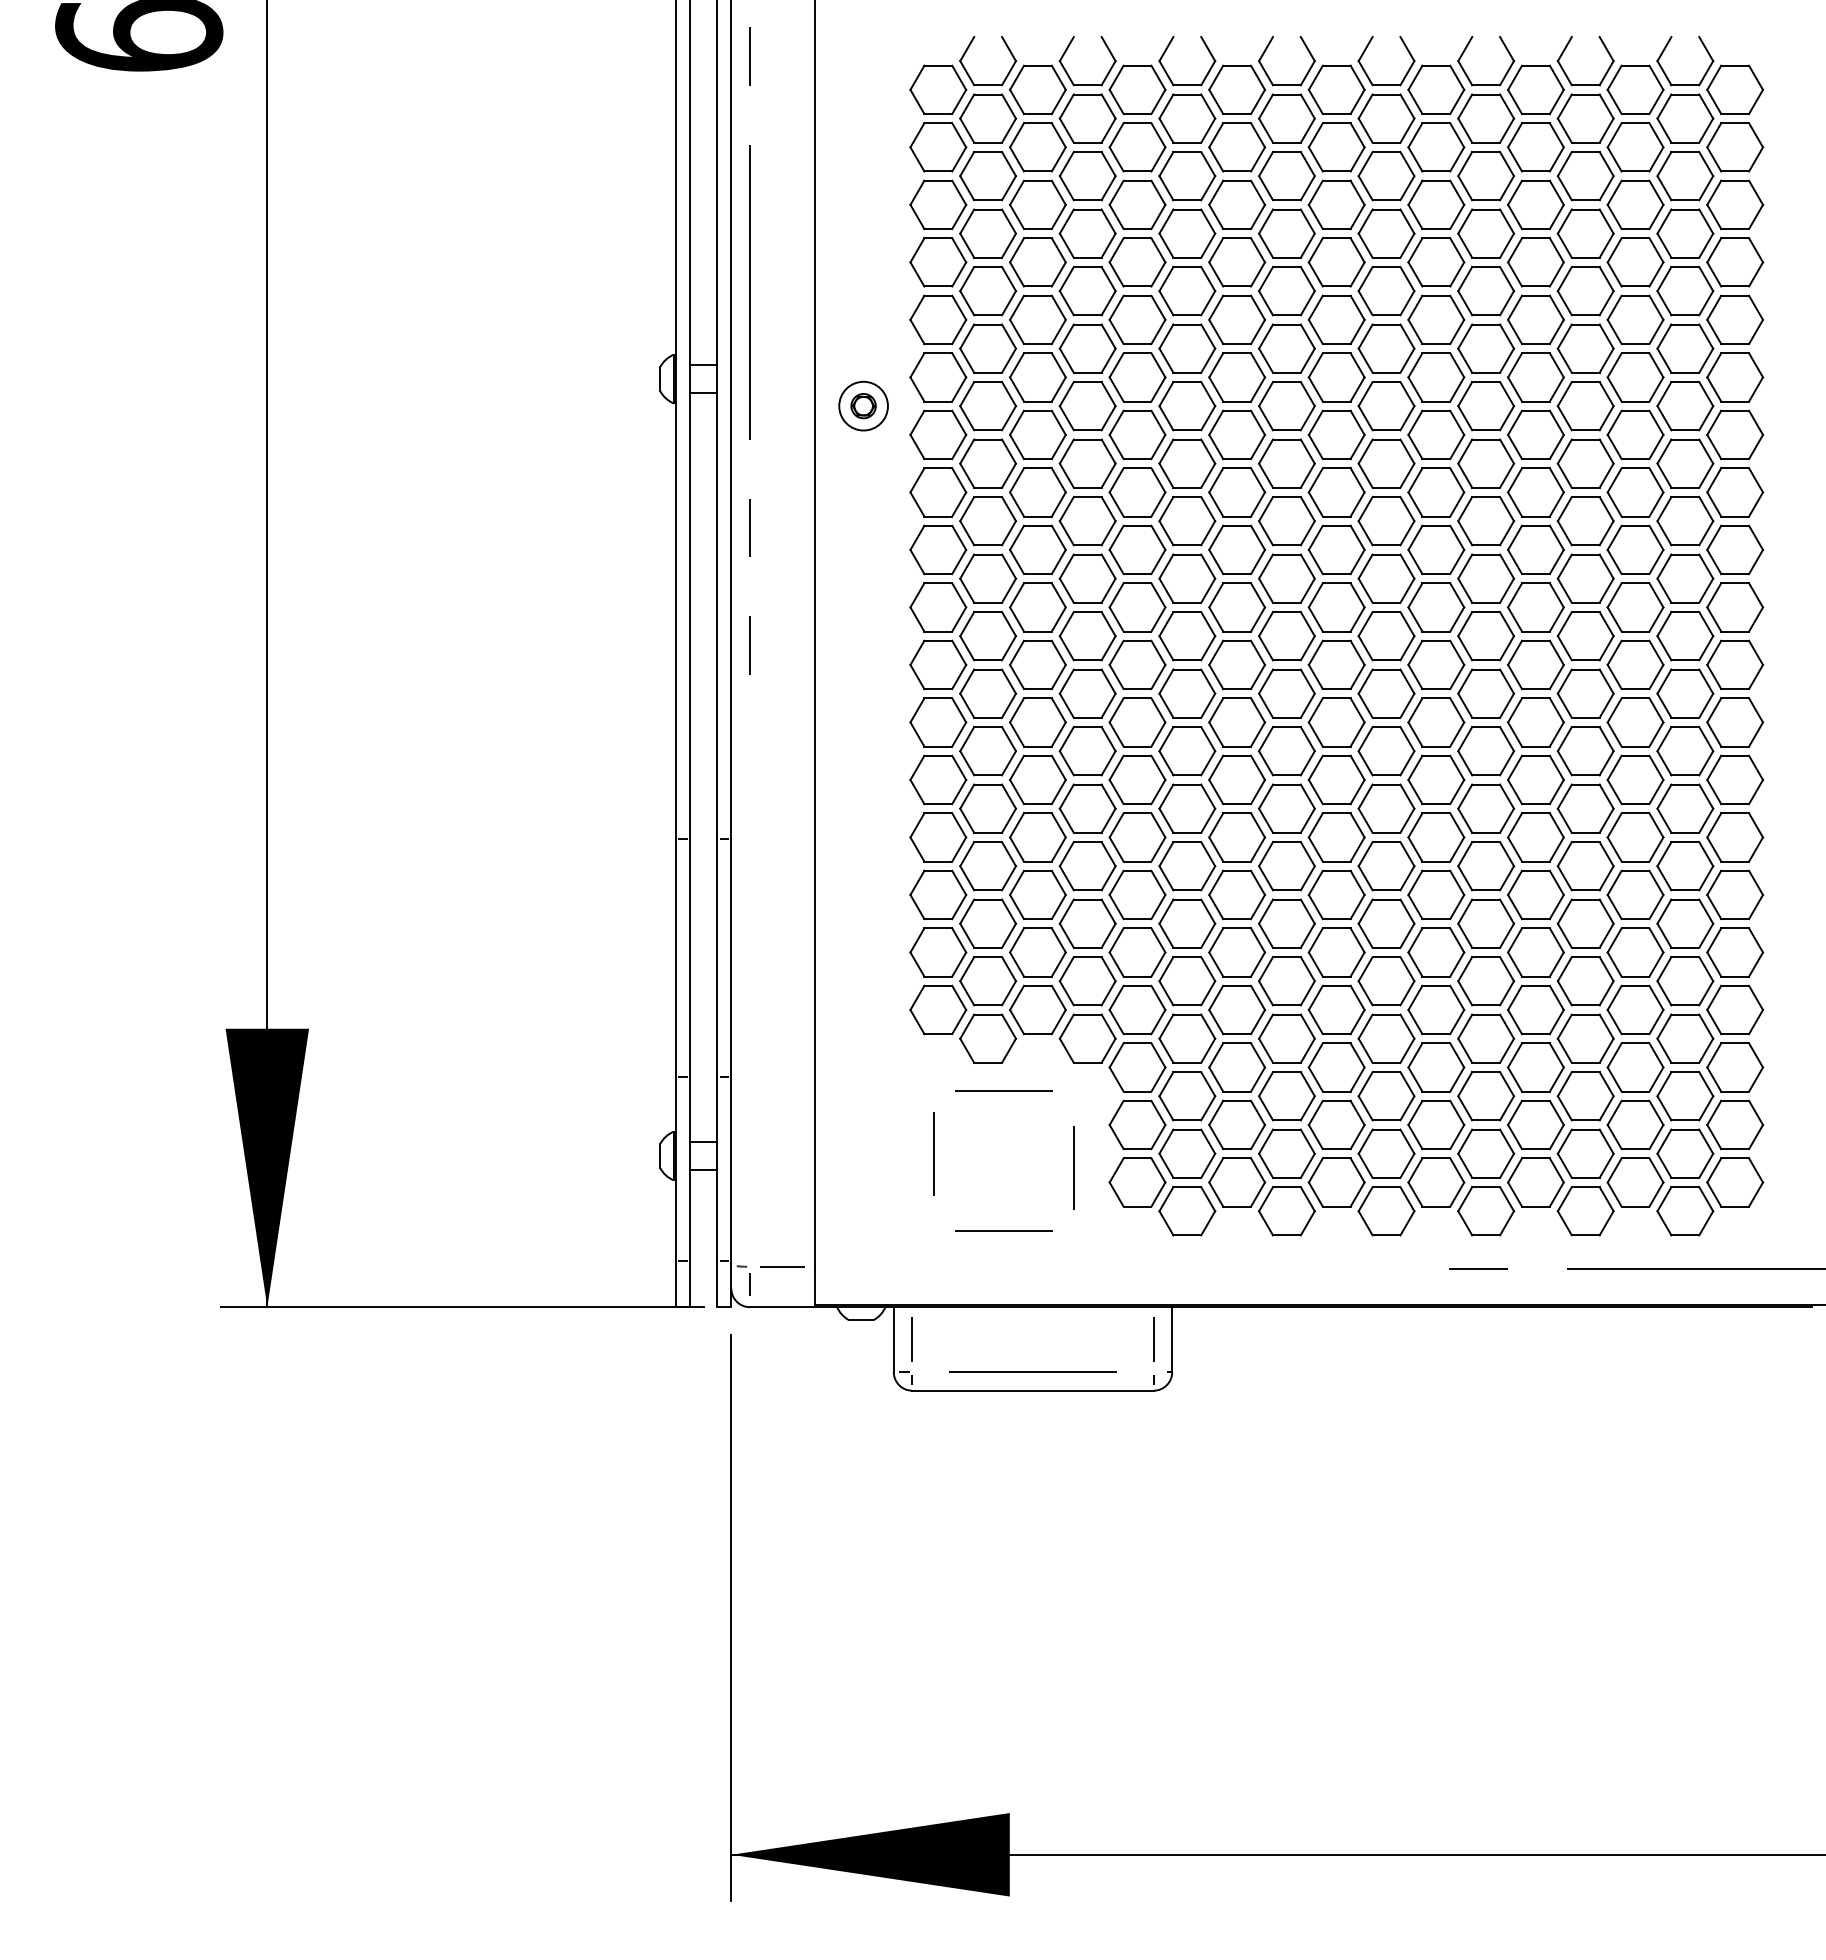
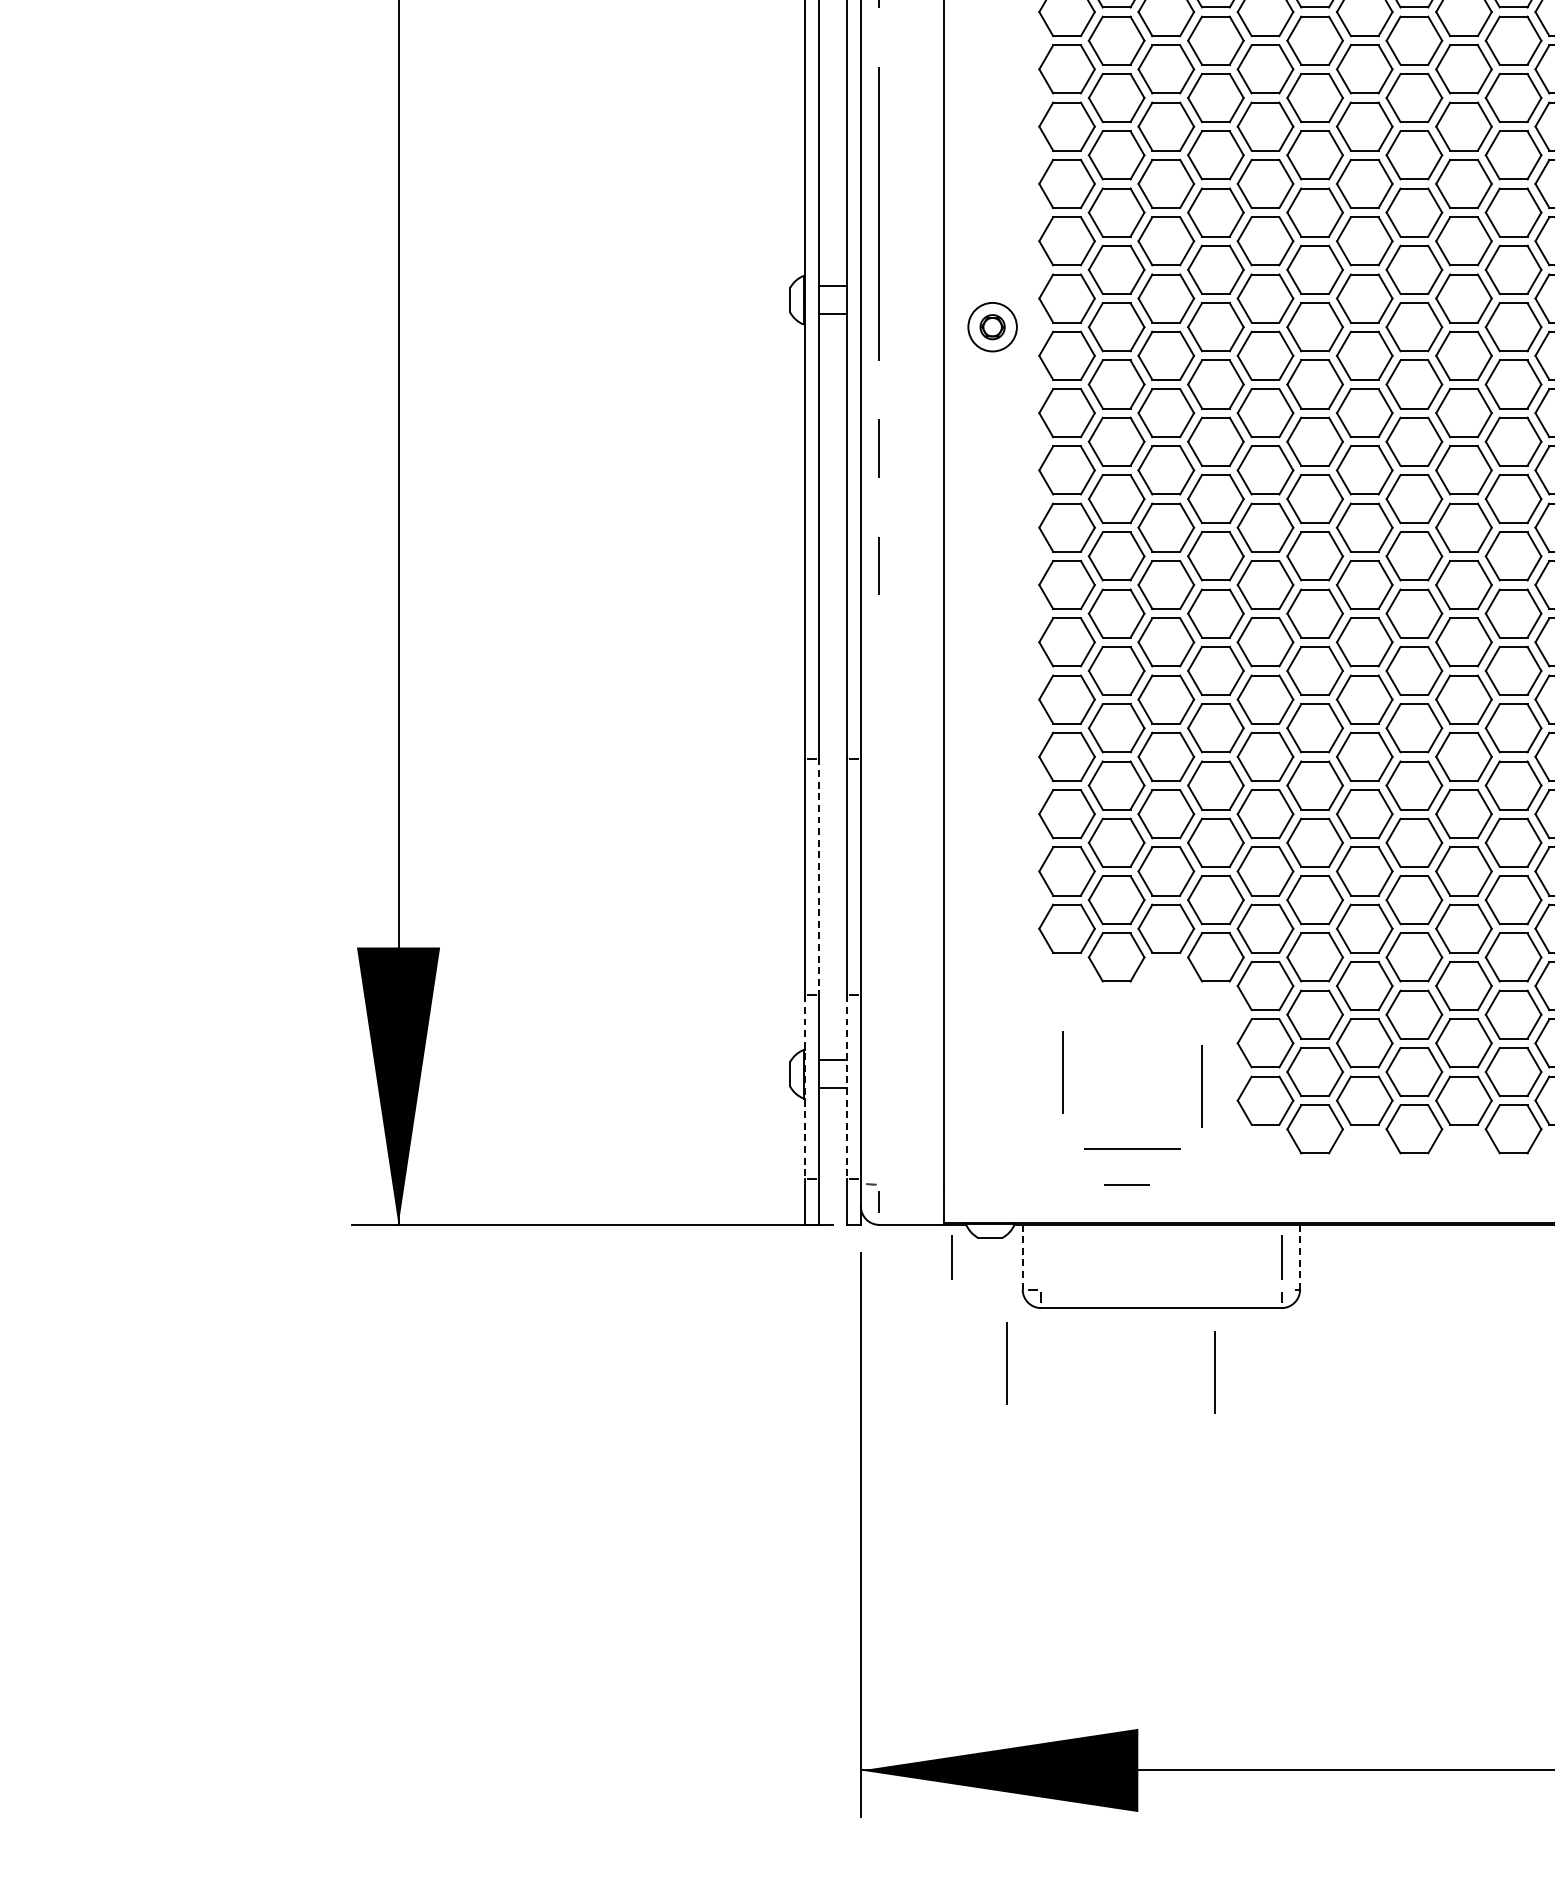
line: (689, 957) -> (819, 876), solid -> dashed
line: (1003, 1091) -> (1132, 1010), removed
line: (675, 1169) -> (805, 1087), solid -> dashed
line: (717, 1169) -> (847, 1087), solid -> dashed
line: (782, 1266) -> (1127, 1184), moved
line: (893, 1339) -> (1022, 1257), solid -> dashed
line: (911, 1339) -> (950, 1257), moved
line: (1172, 1340) -> (1300, 1258), solid -> dashed
line: (1032, 1372) -> (1160, 1289), removed
line: (877, 1445) -> (1006, 1362), added
line: (1086, 1454) -> (1214, 1371), added

